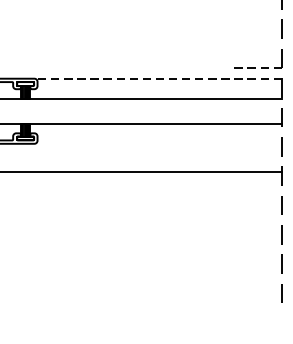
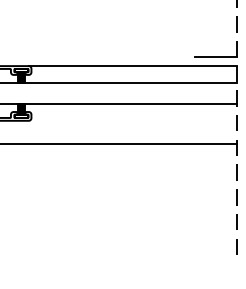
line: (257, 68) -> (216, 57), dashed -> solid
line: (157, 79) -> (132, 66), dashed -> solid

